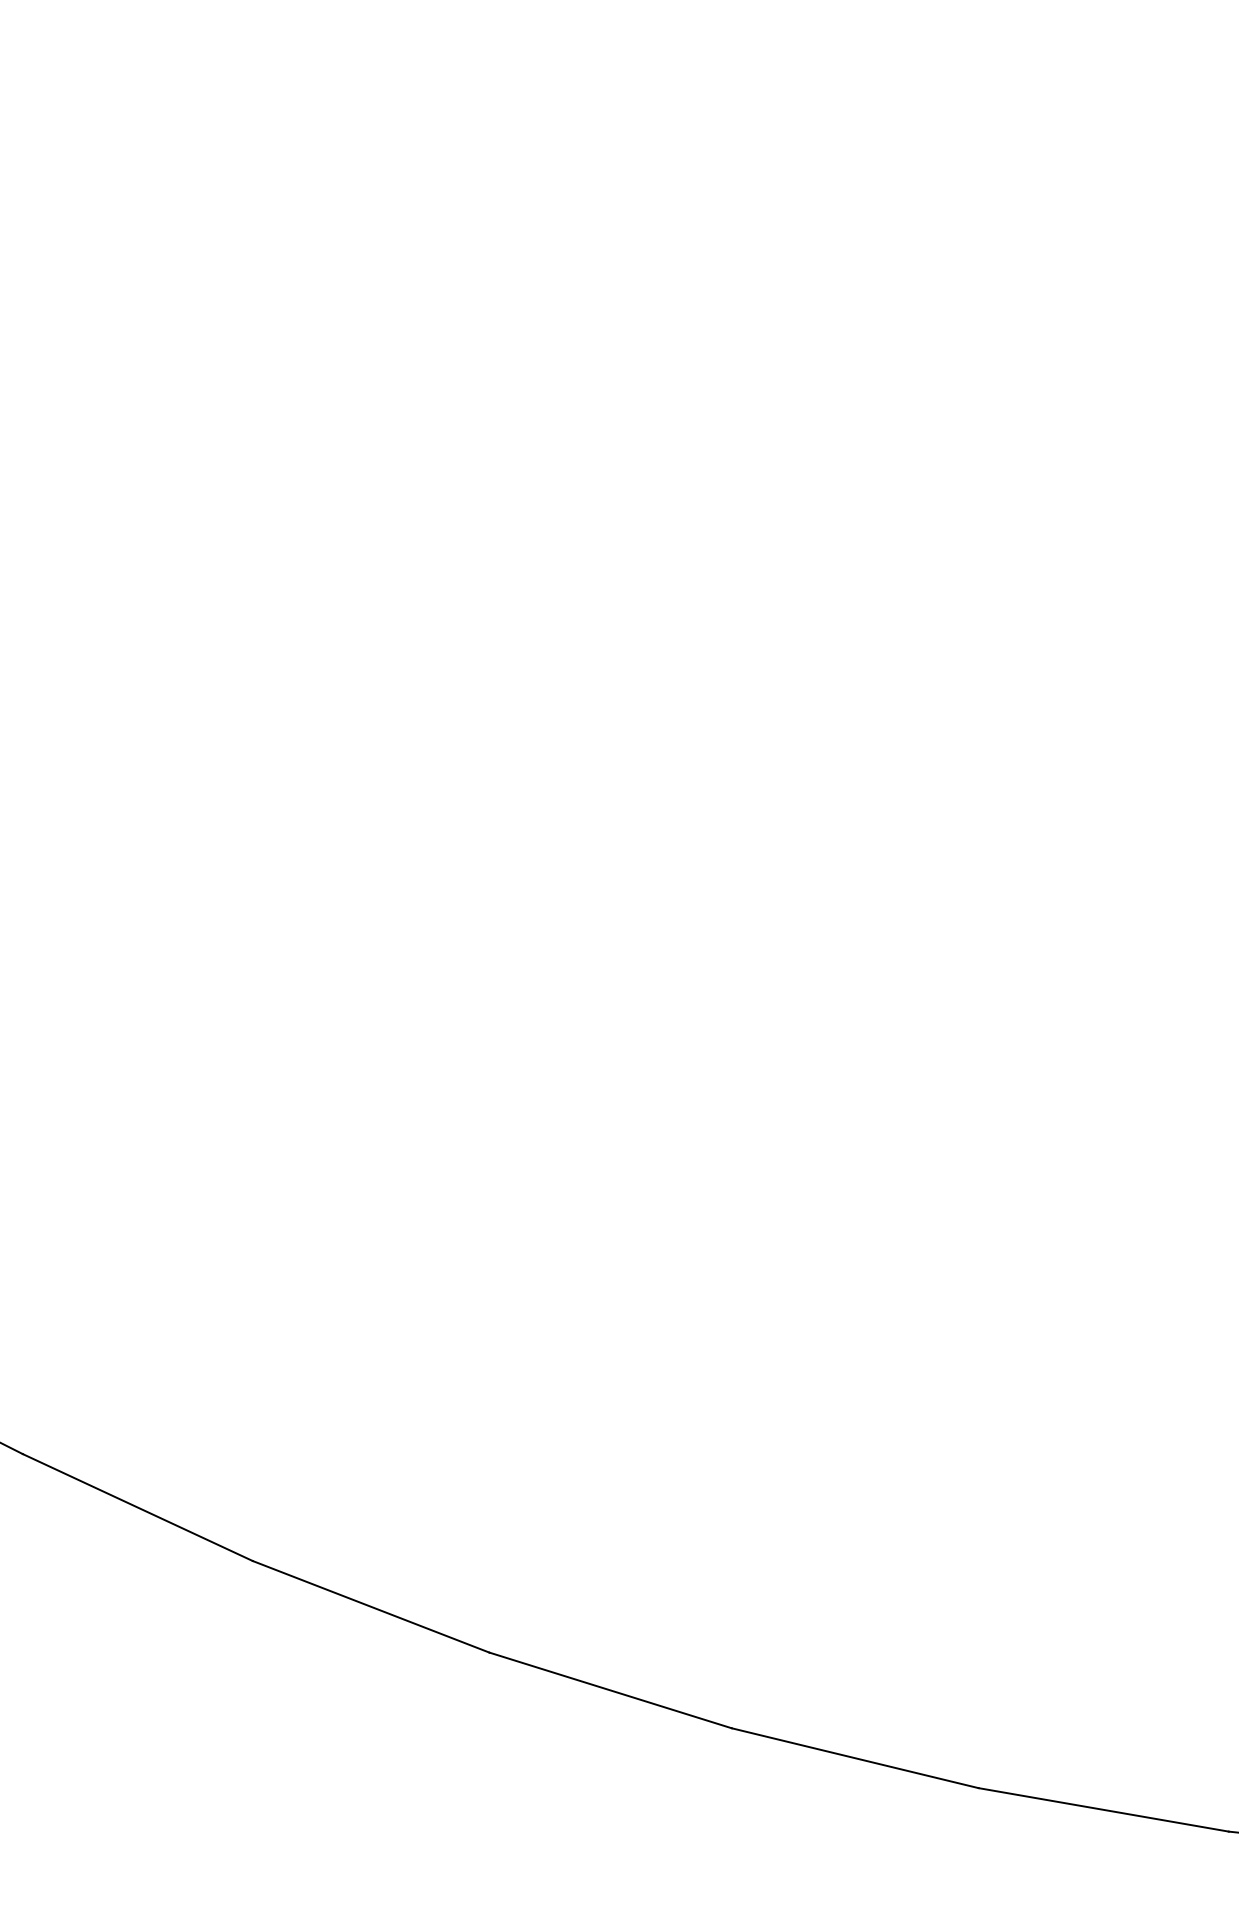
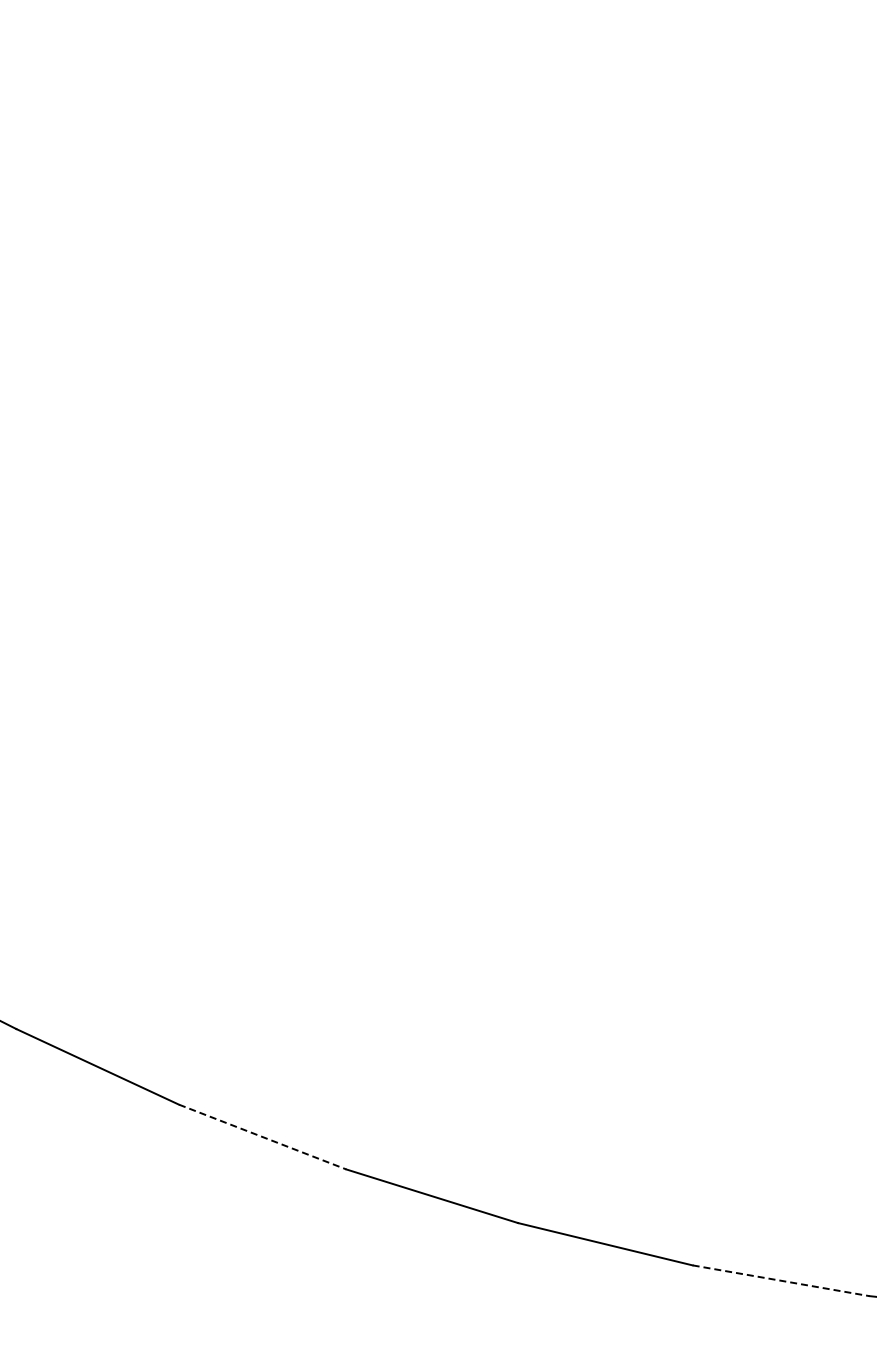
line: (370, 1607) -> (262, 1137), solid -> dashed
line: (1104, 1809) -> (781, 1280), solid -> dashed

